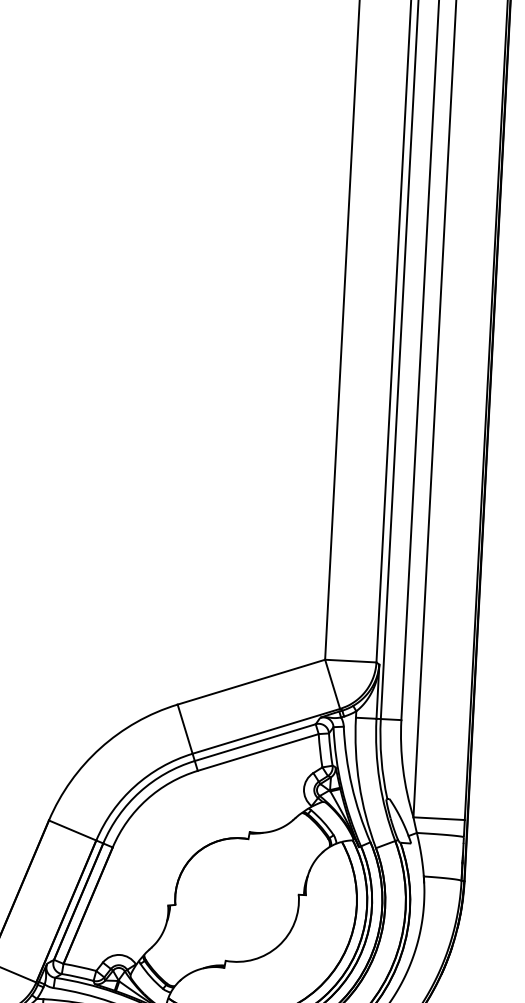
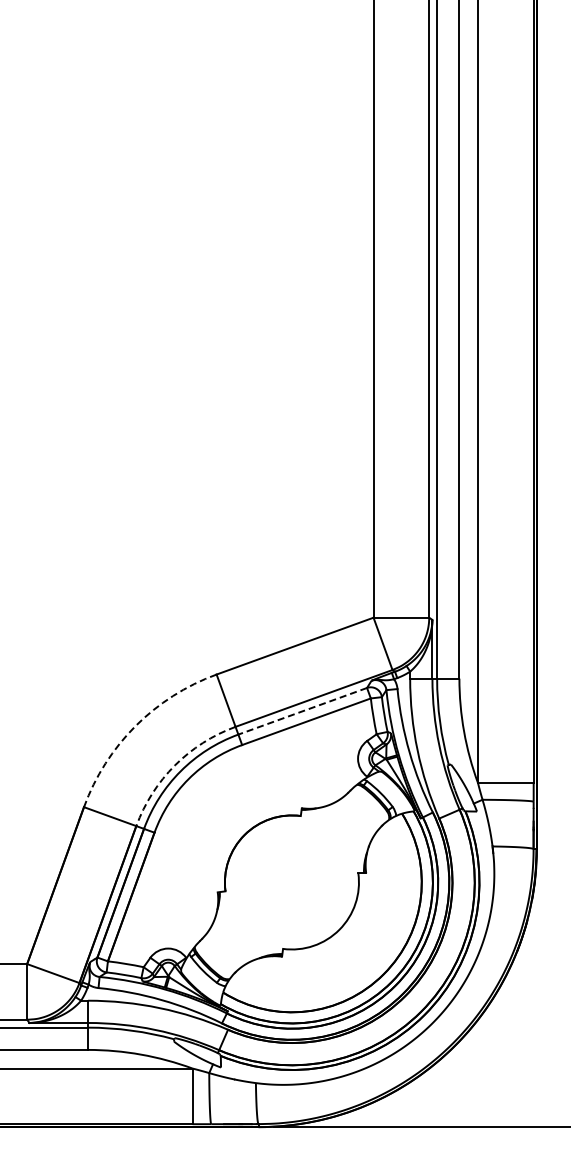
line: (255, 742) -> (302, 711), solid -> dashed
arc: (100, 748) -> (135, 726), solid -> dashed
arc: (134, 786) -> (174, 765), solid -> dashed

